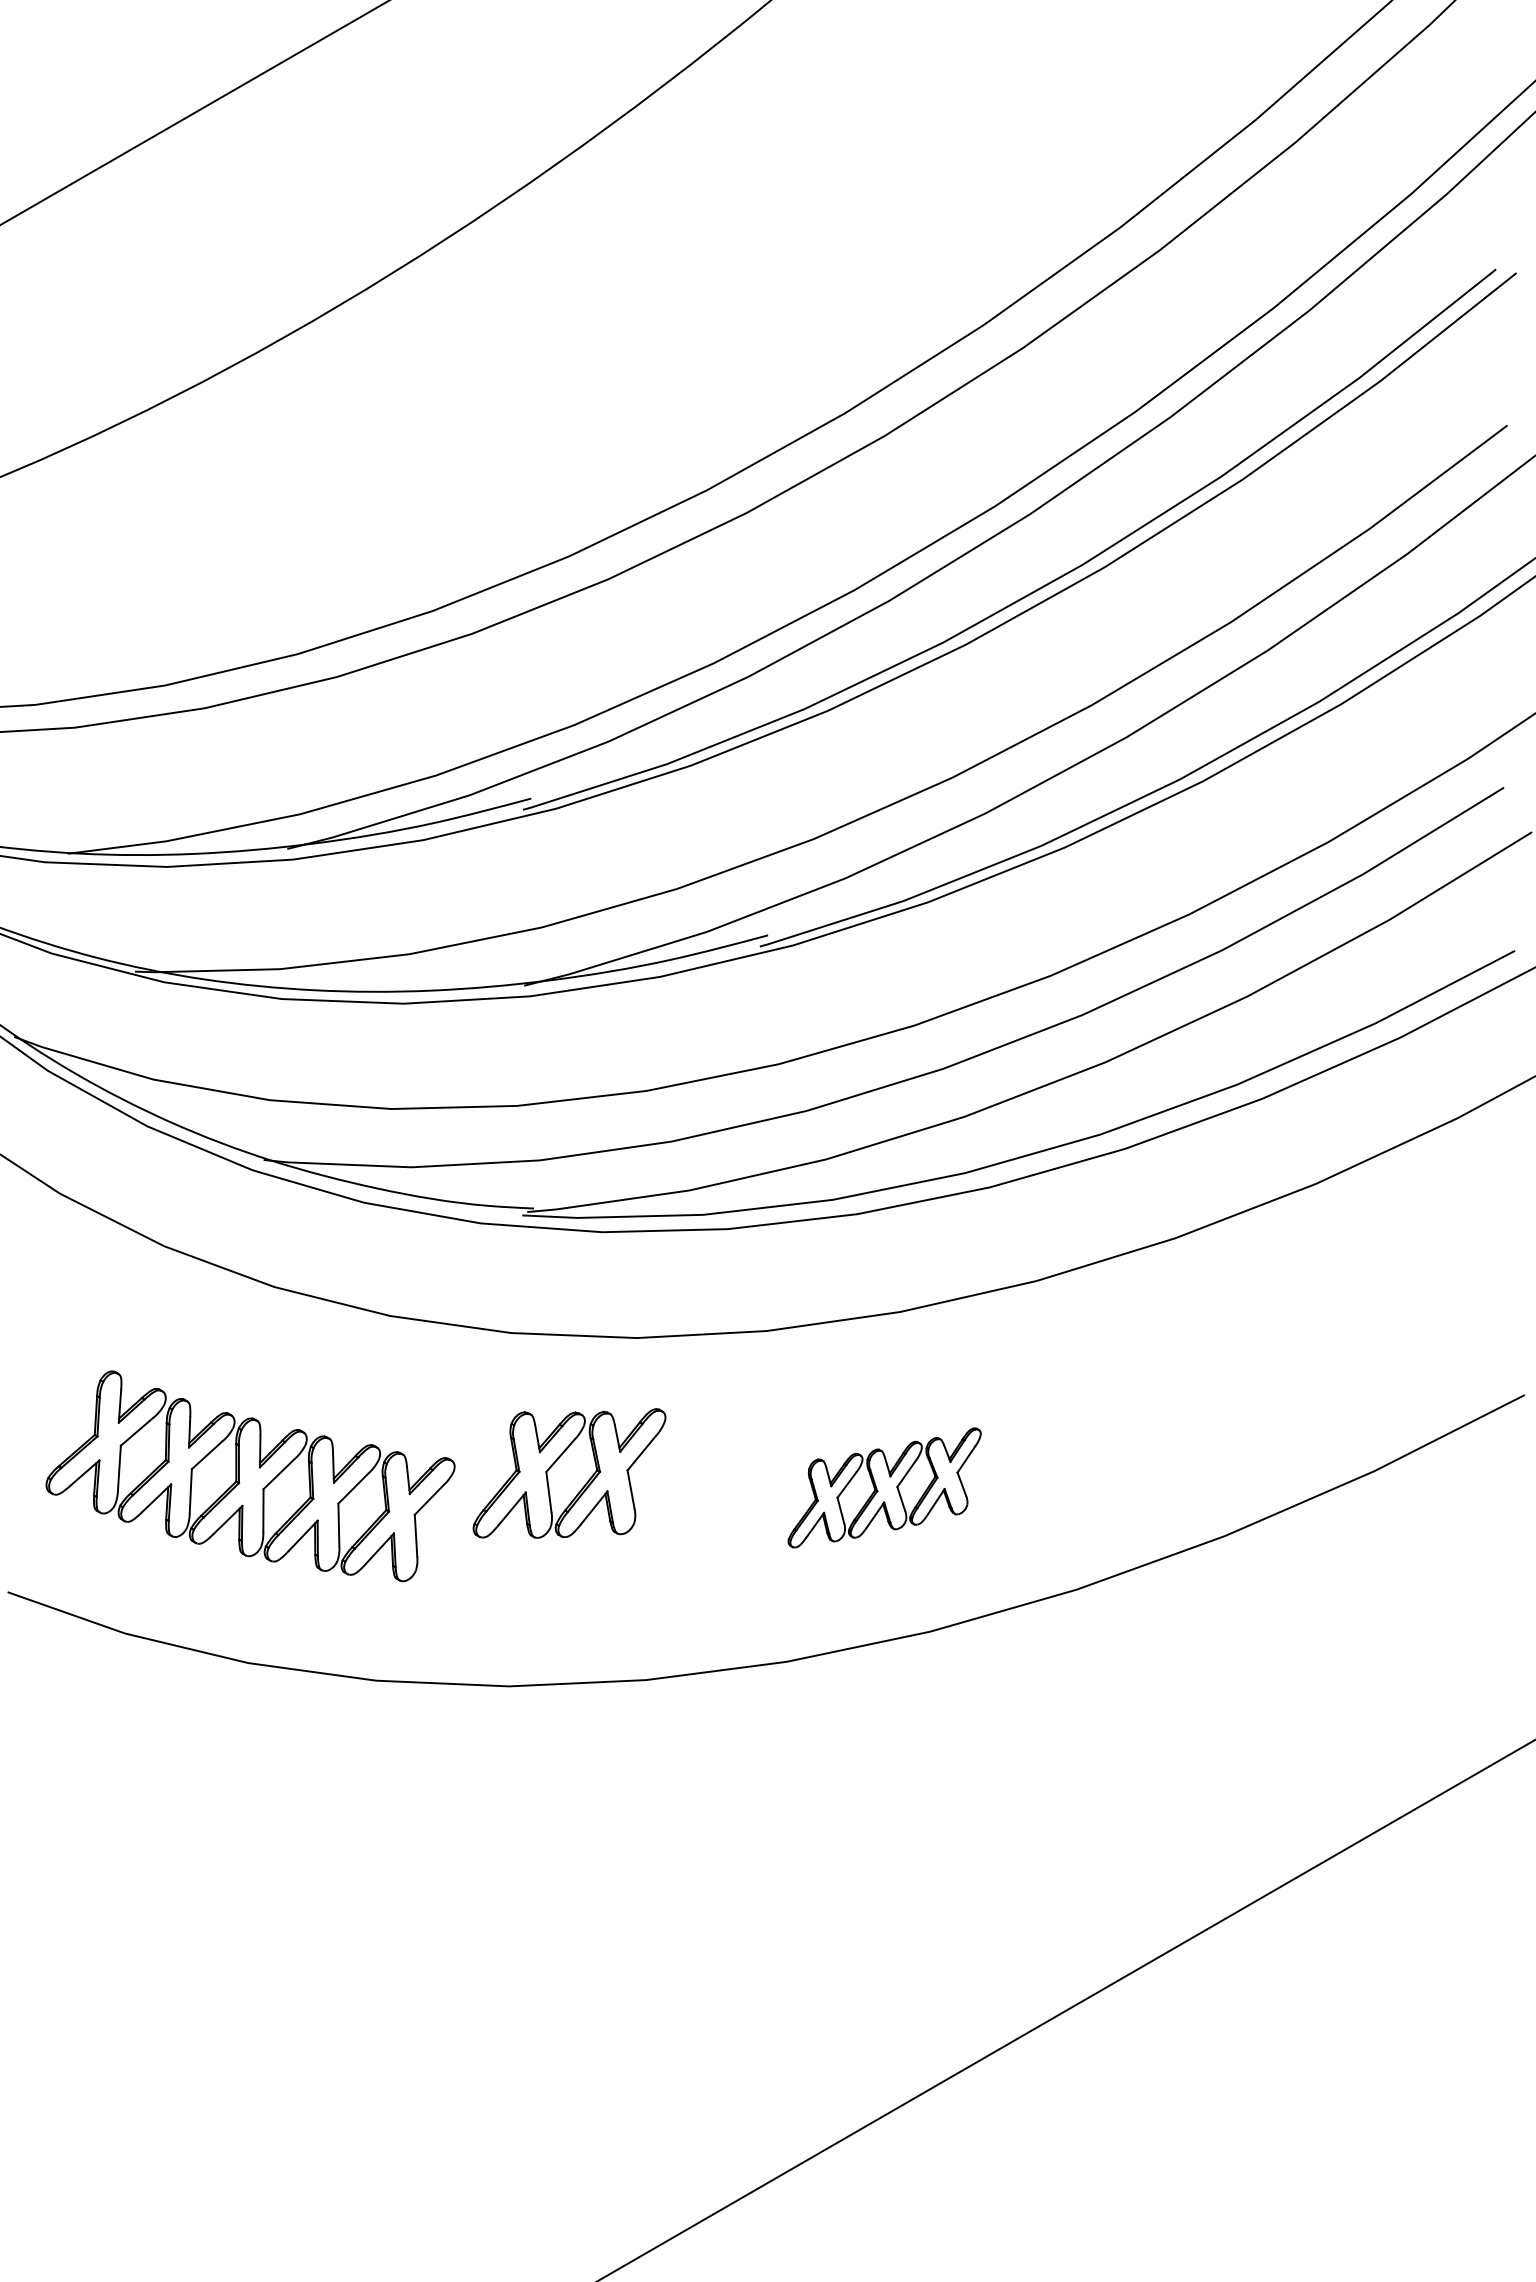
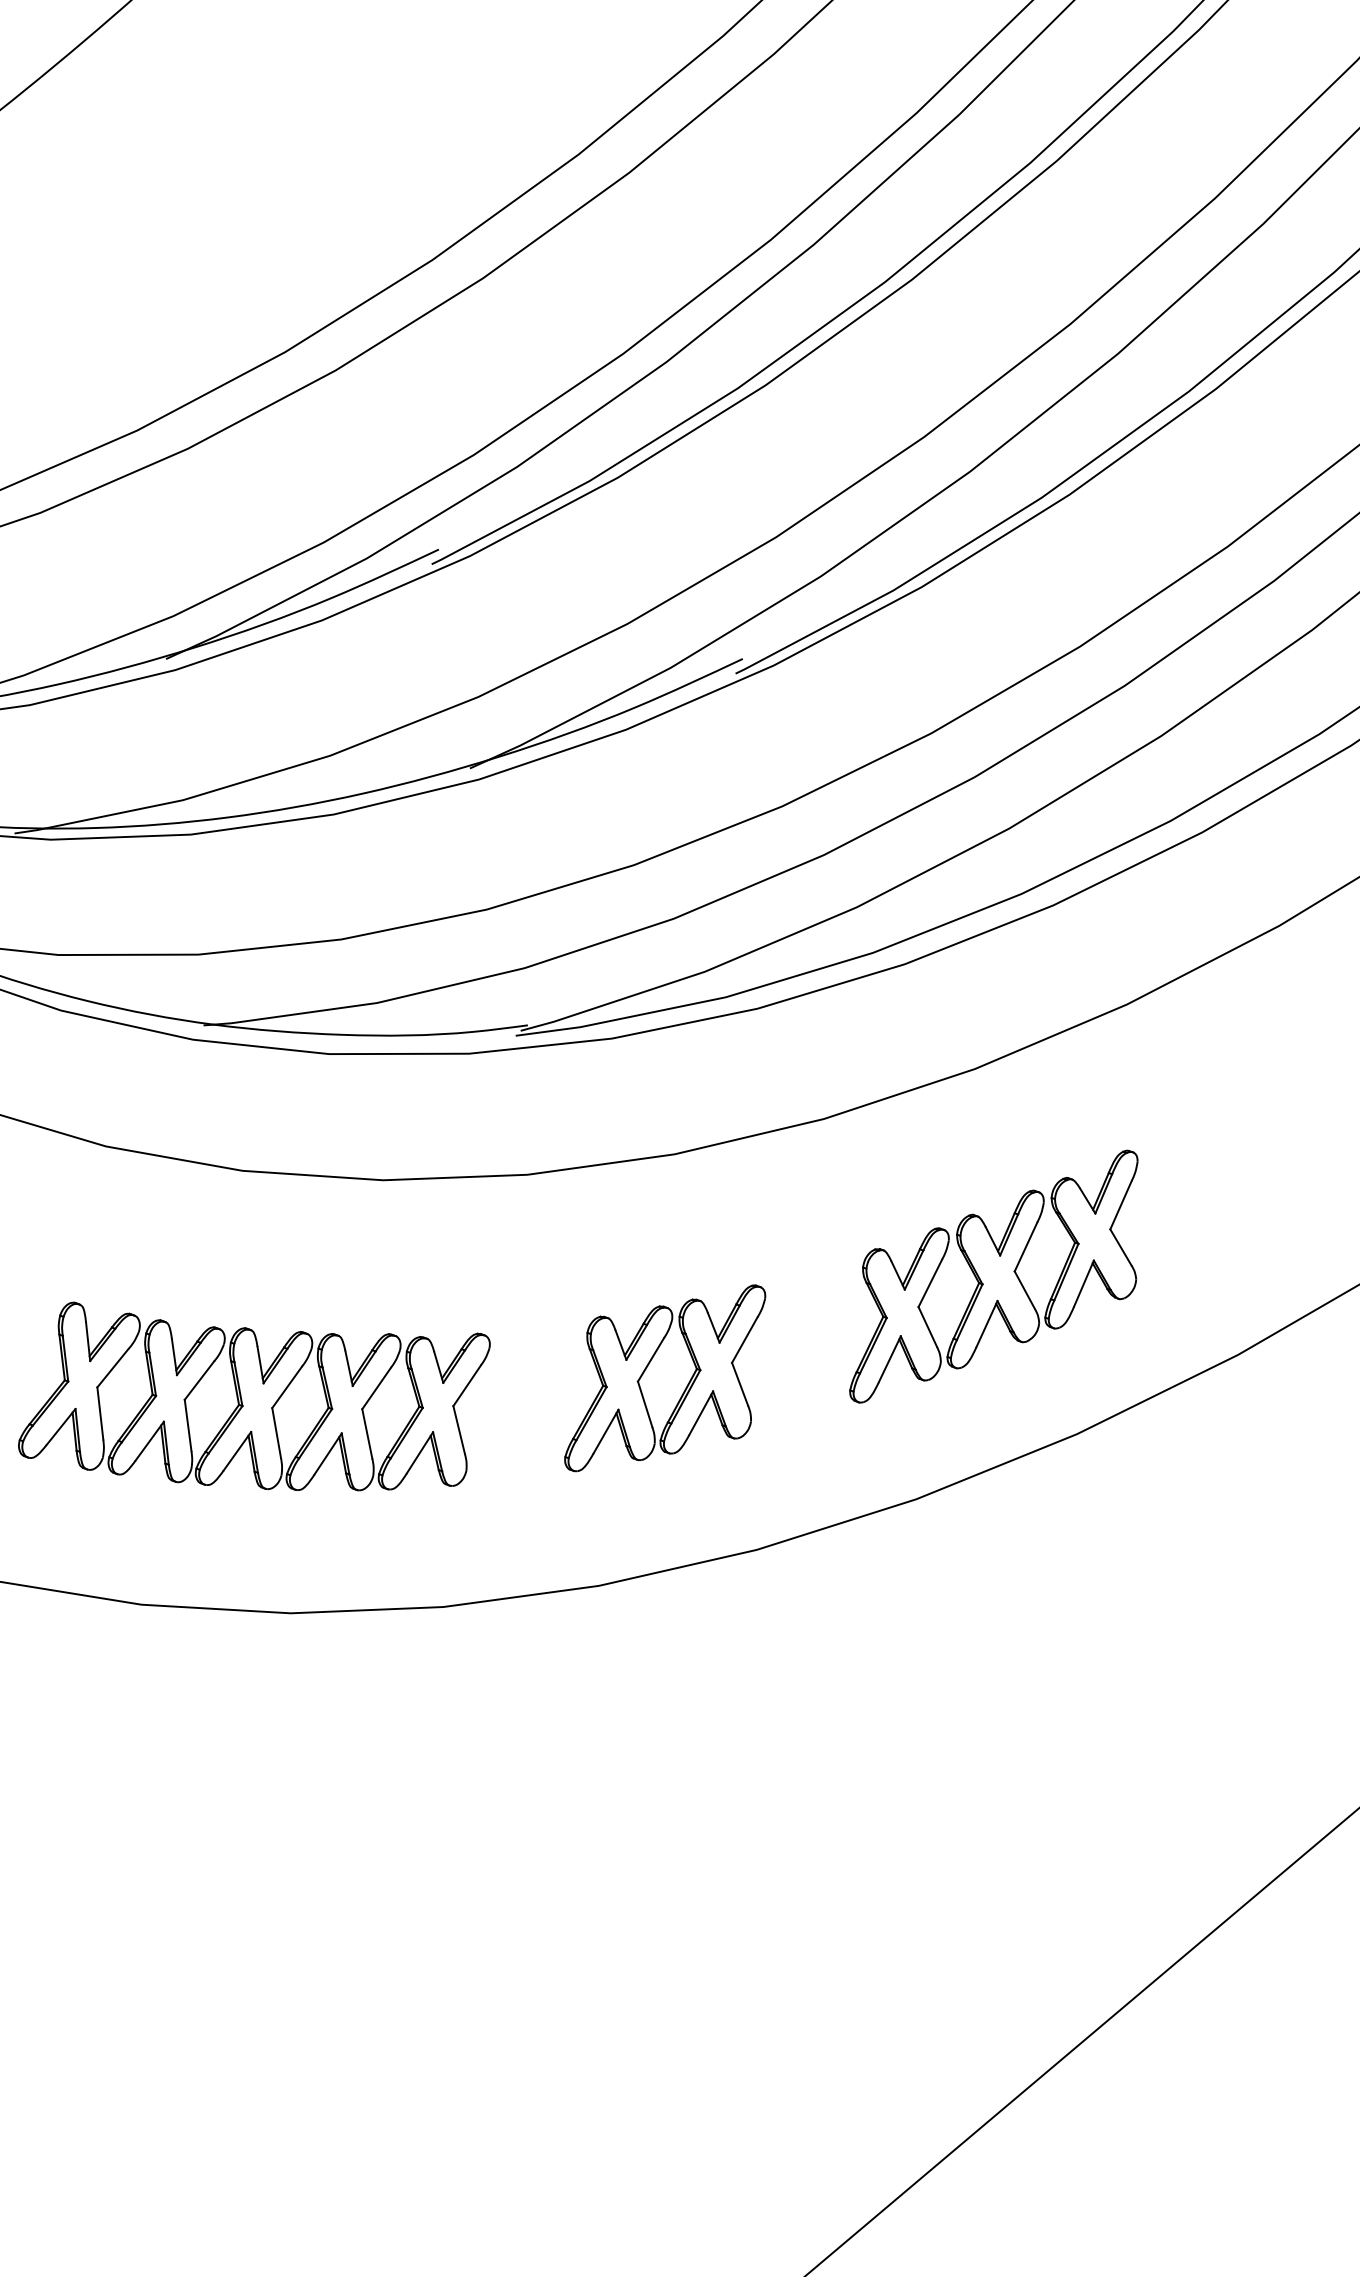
part: (555, 1463) -> (646, 1369), moved
part: (884, 1487) -> (993, 1276), size x1.43

